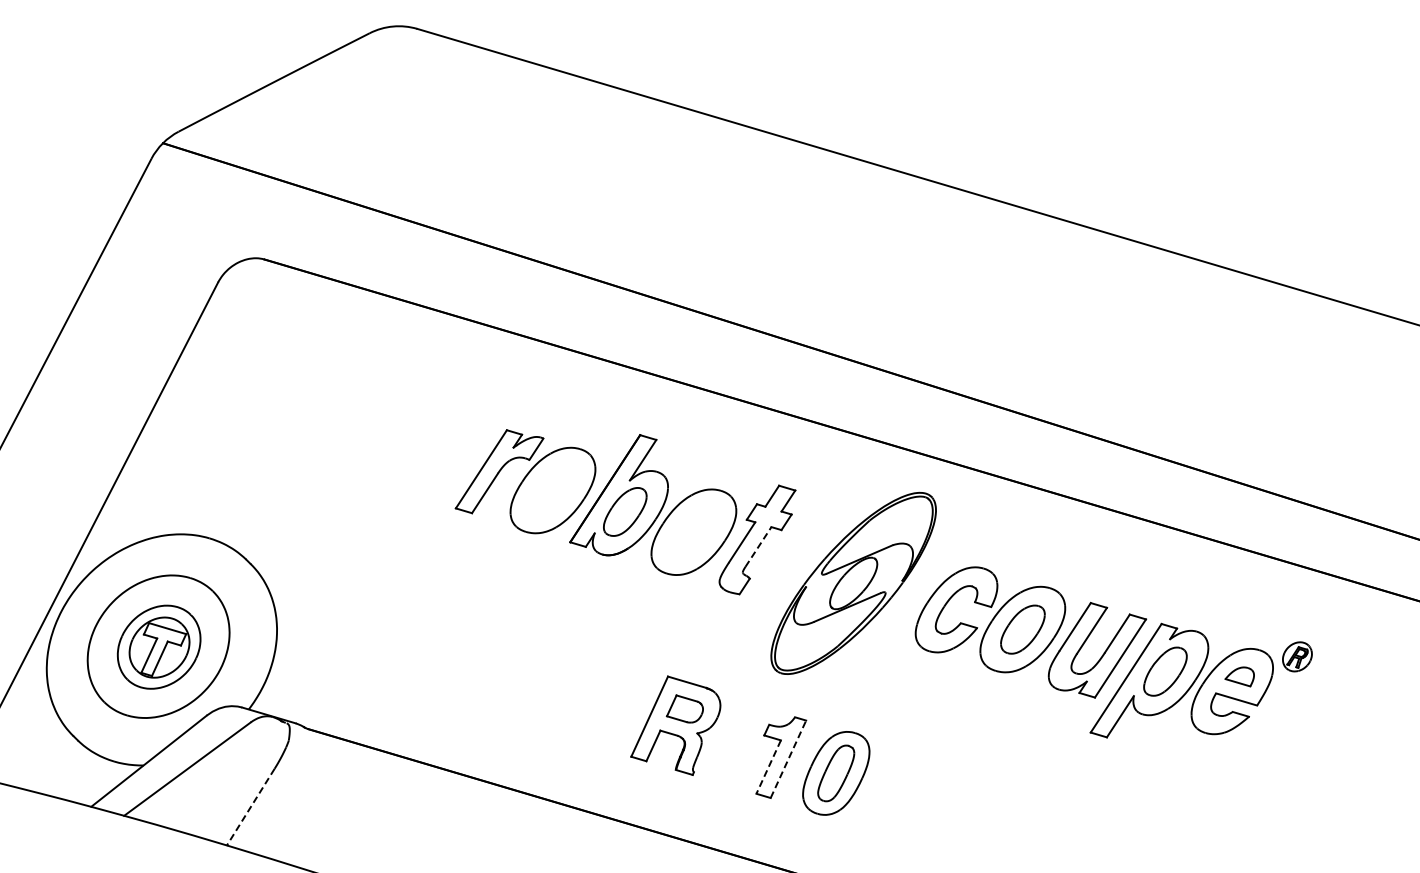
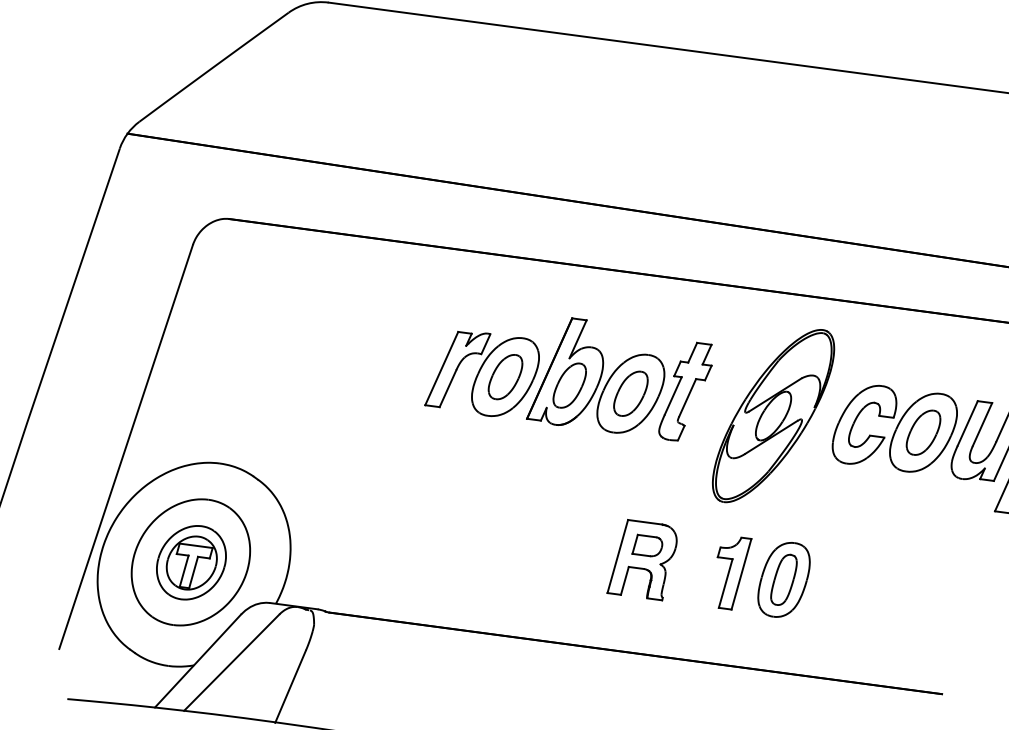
part: (552, 490) -> (505, 377), added
part: (693, 532) -> (630, 394), added
line: (758, 547) -> (687, 398), dashed -> solid
line: (788, 759) -> (741, 574), dashed -> solid
line: (768, 767) -> (725, 583), dashed -> solid
line: (250, 807) -> (290, 686), dashed -> solid

